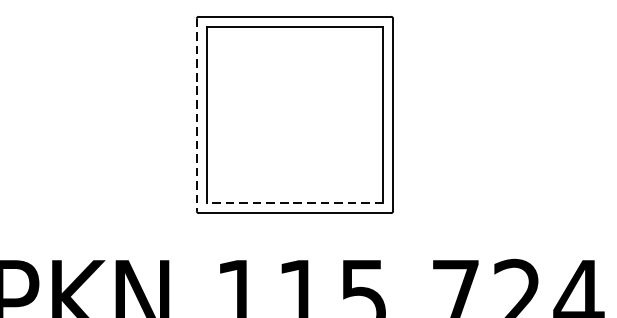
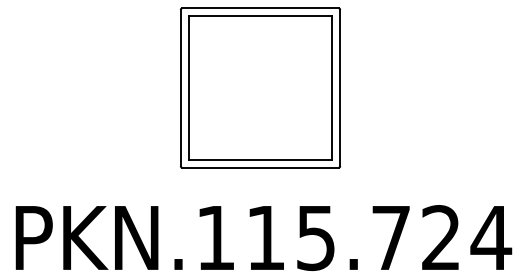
line: (196, 115) -> (180, 88), dashed -> solid
line: (294, 202) -> (260, 159), dashed -> solid

